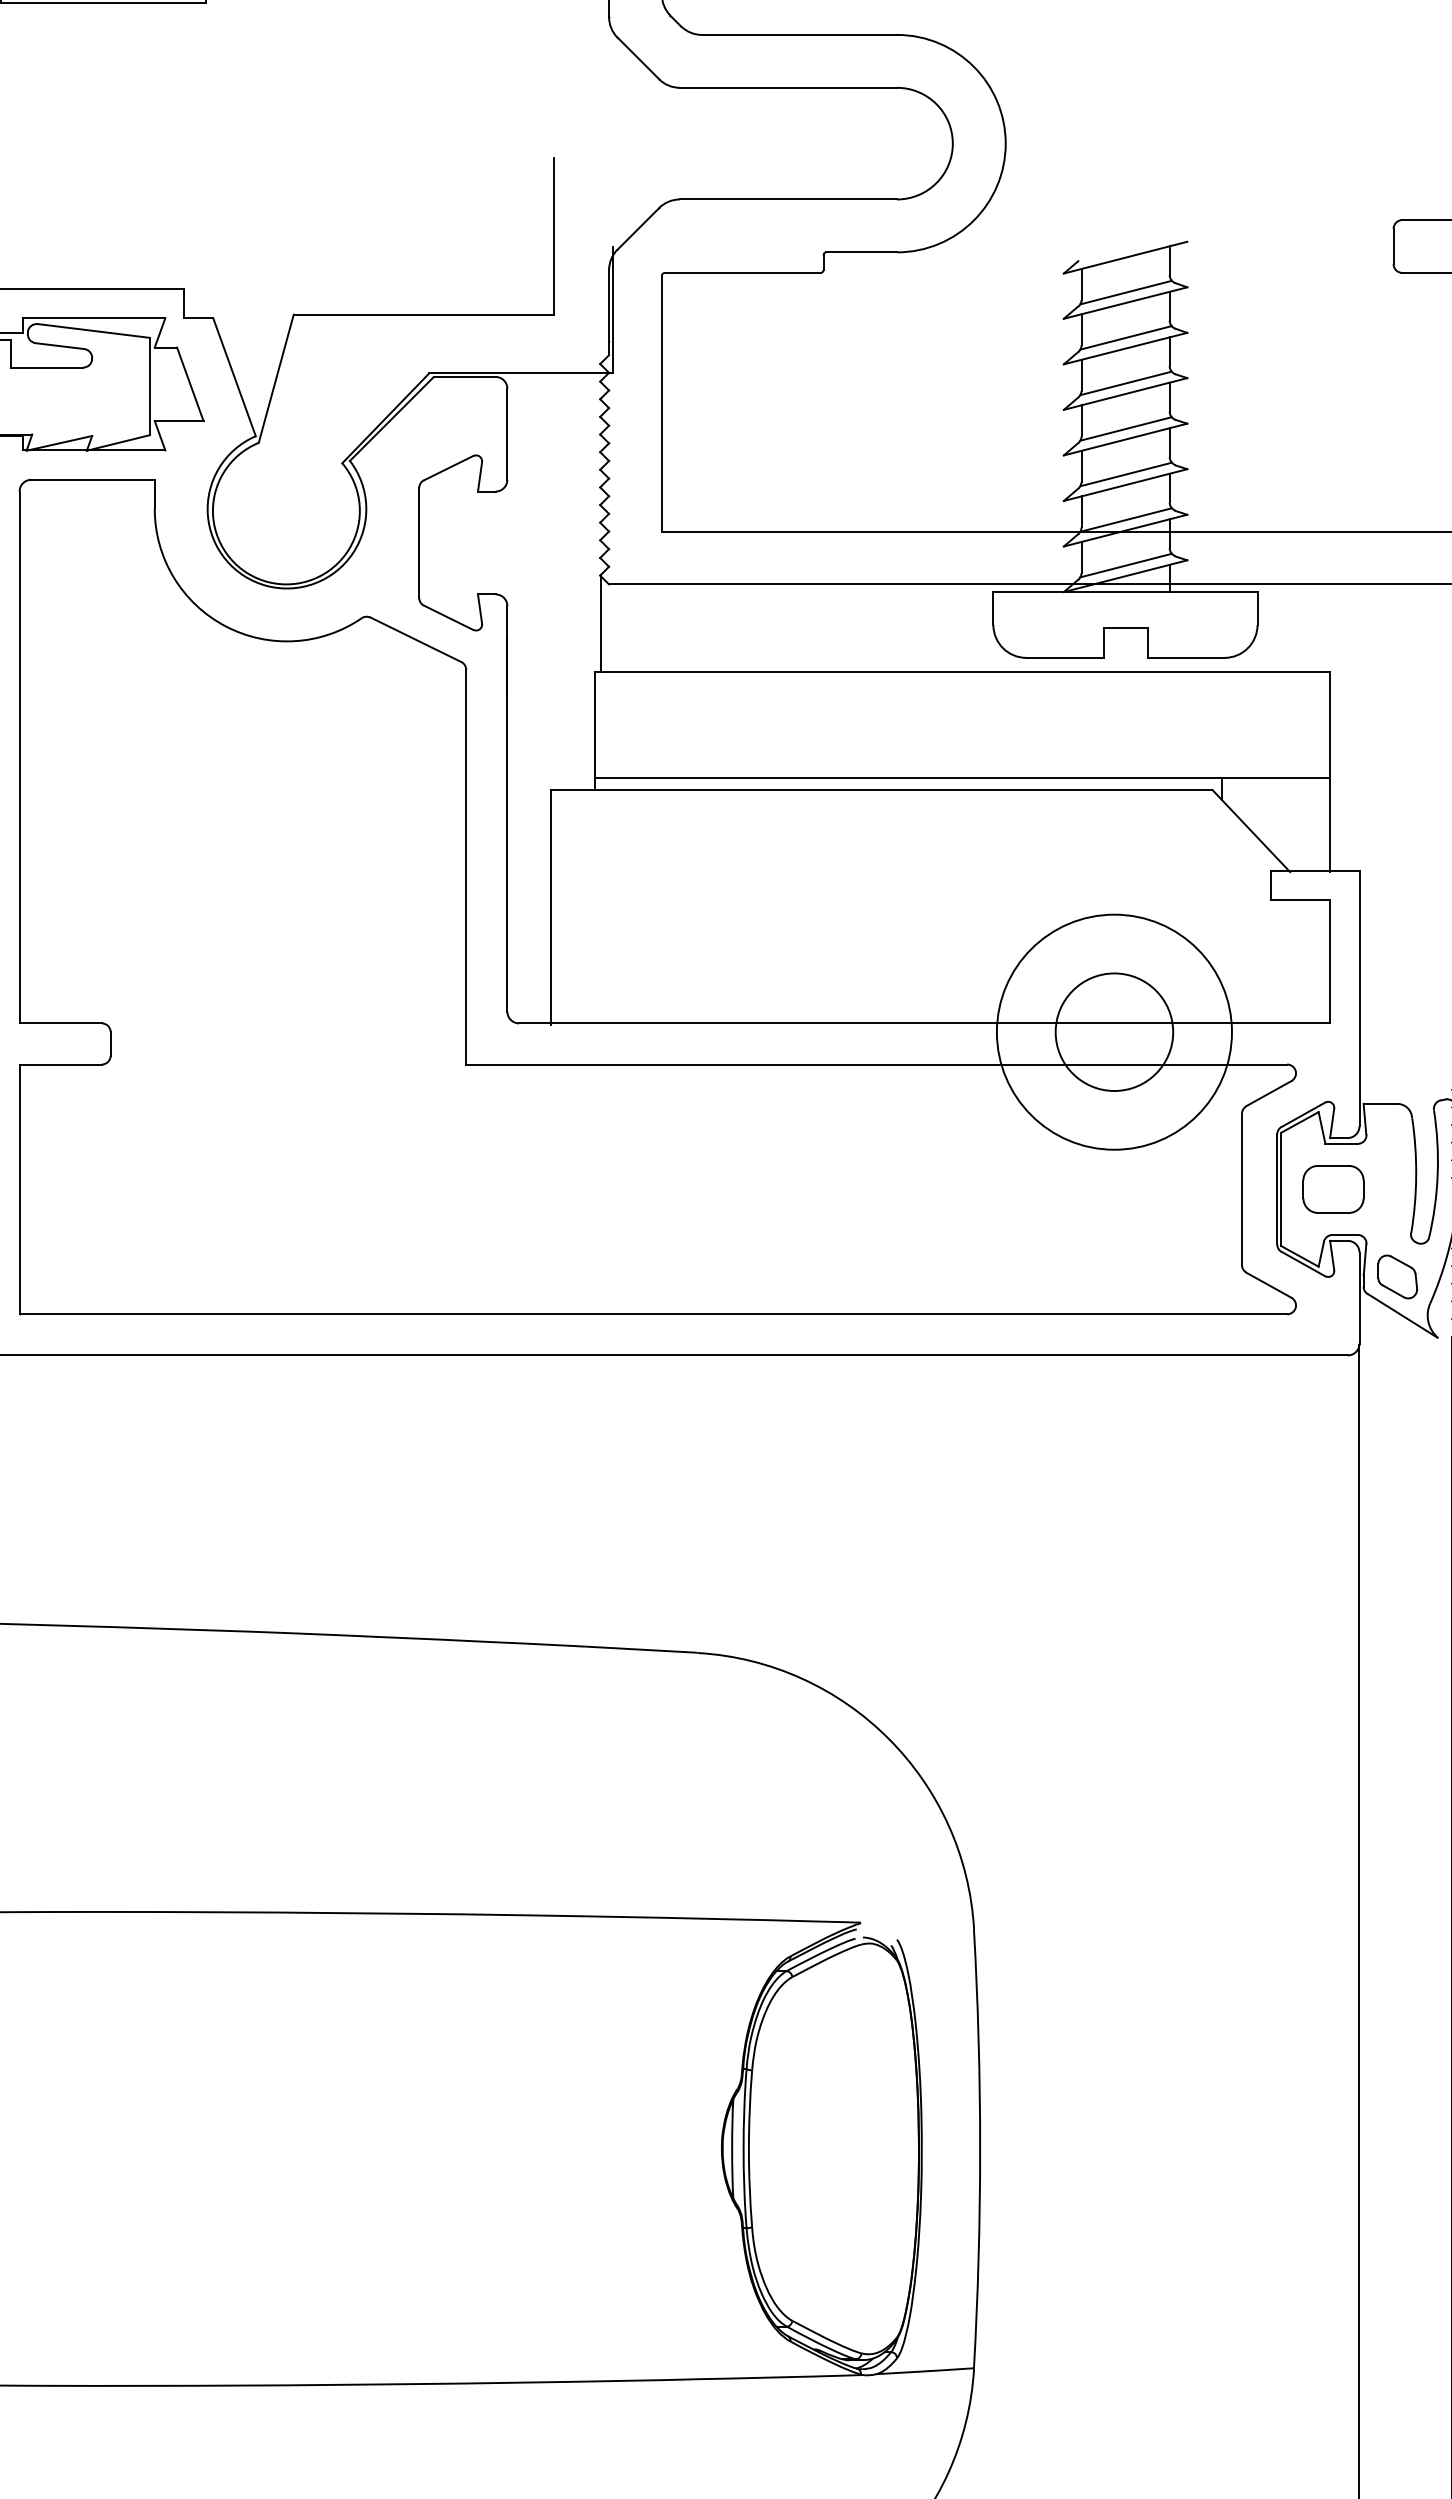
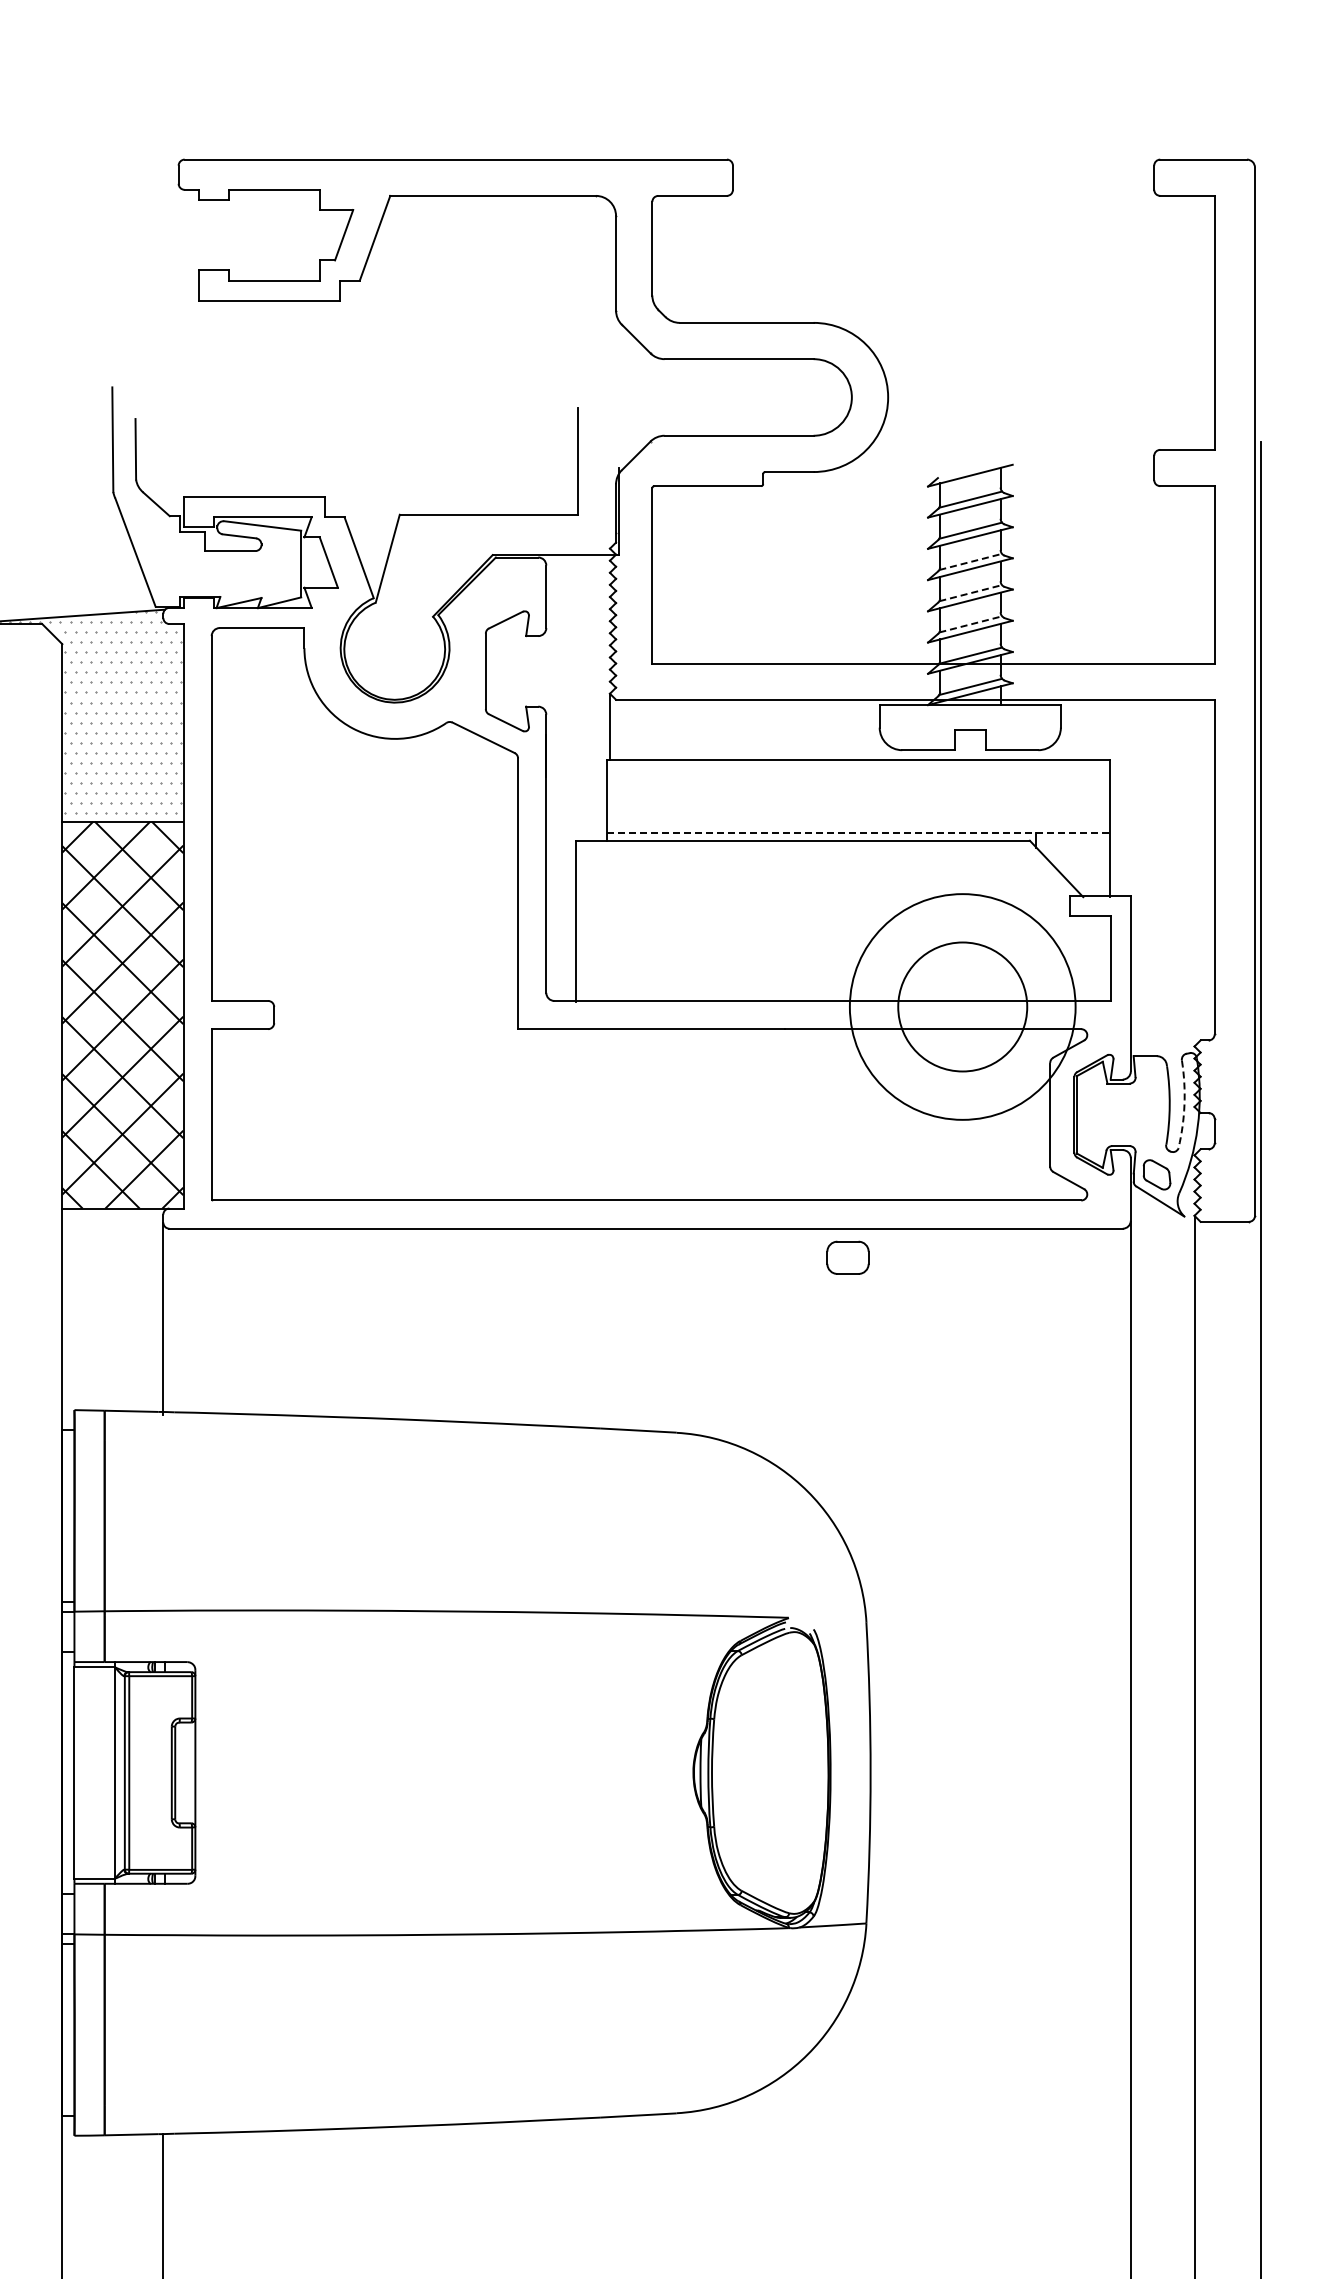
line: (1127, 382) -> (971, 561), solid -> dashed
line: (1127, 429) -> (971, 593), solid -> dashed
line: (1127, 474) -> (971, 624), solid -> dashed
line: (962, 777) -> (858, 832), solid -> dashed
circle: (1114, 1031) -> (962, 1006), size x1.4
circle: (1114, 1031) -> (962, 1006), size x1.6
arc: (1437, 1174) -> (1184, 1104), solid -> dashed
part: (1332, 1188) -> (847, 1257), moved

